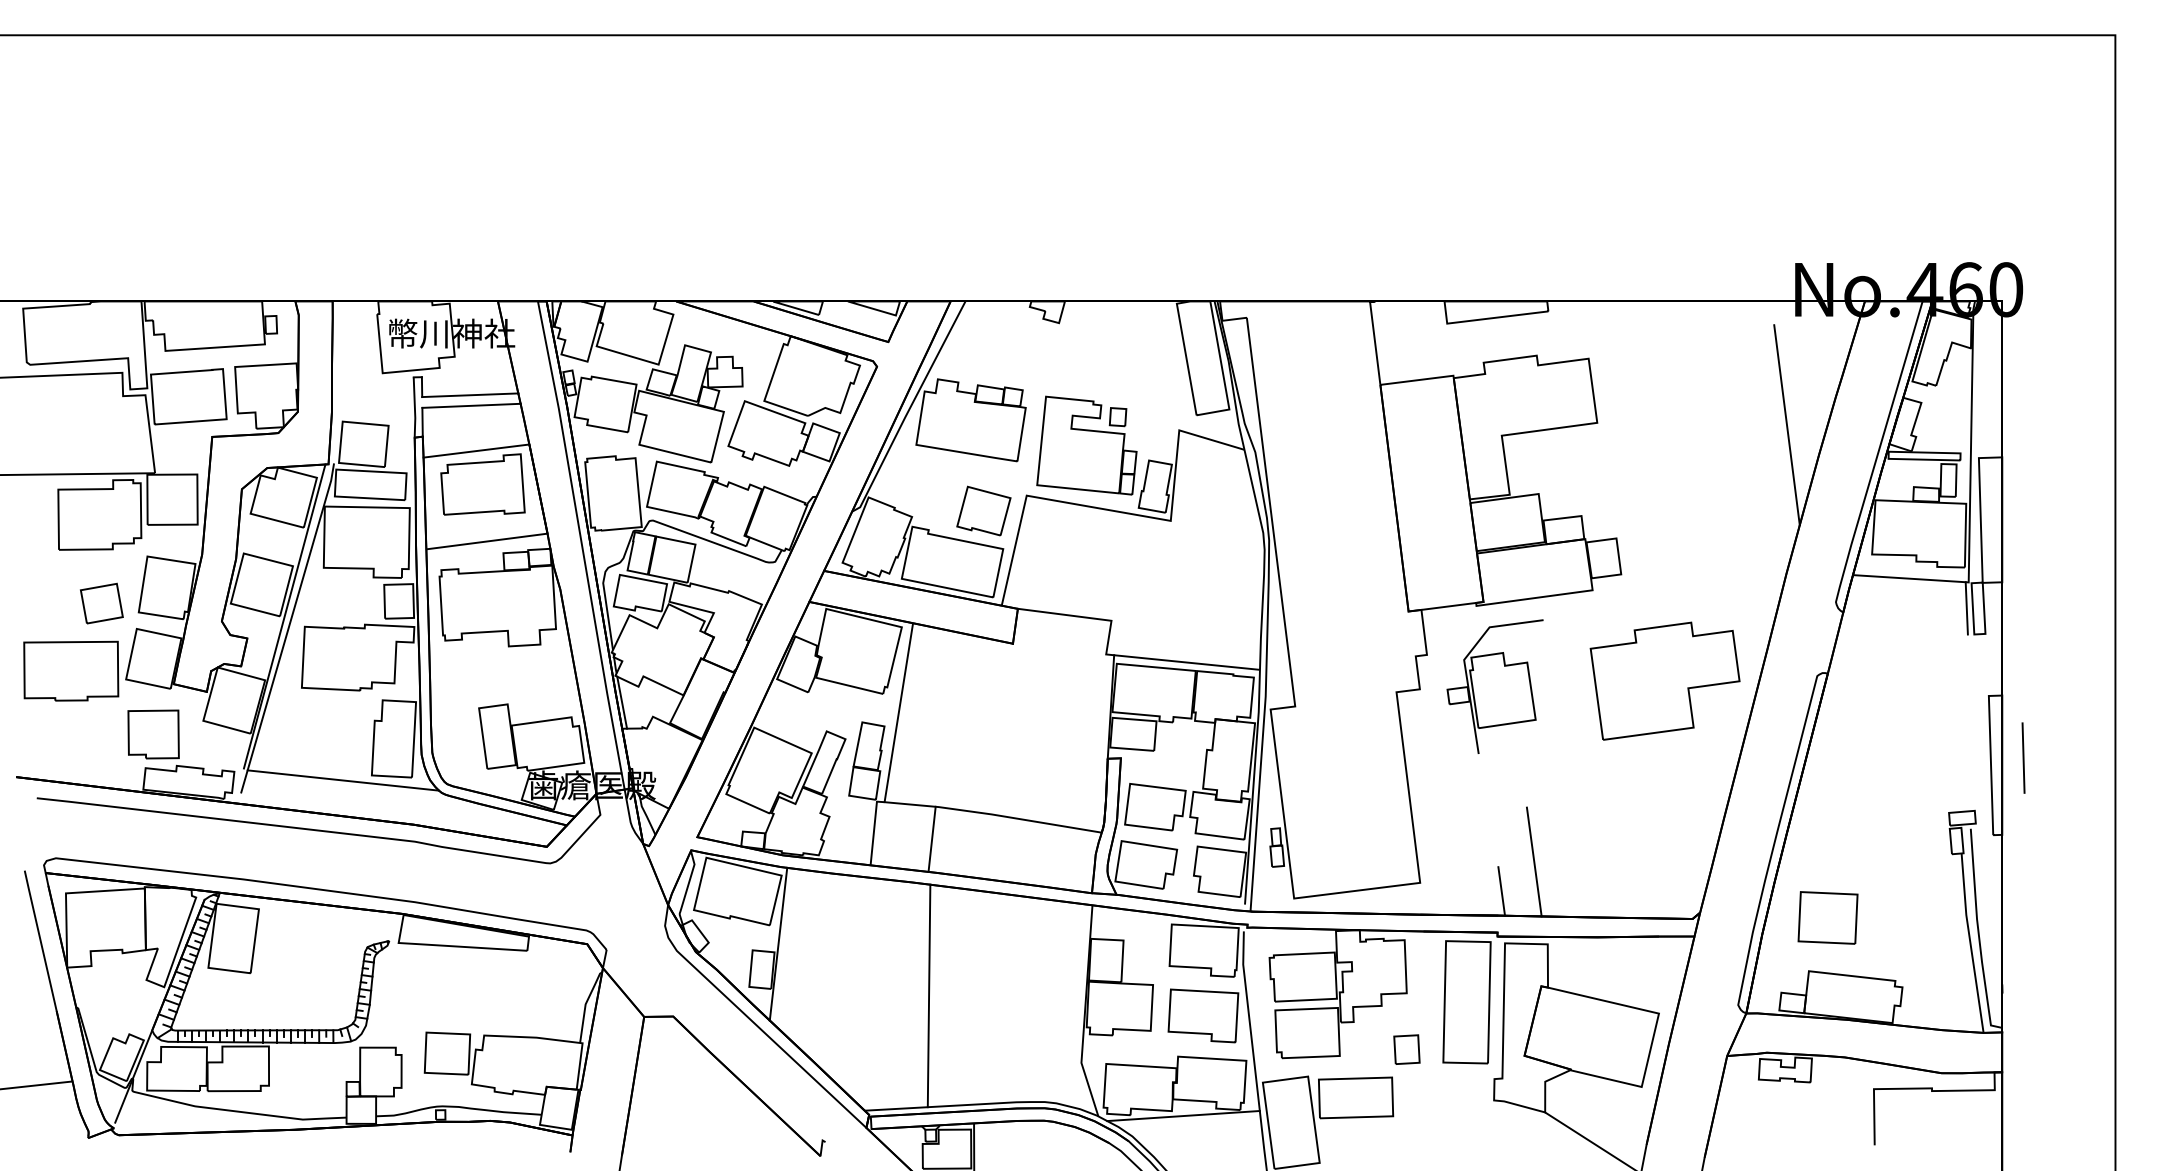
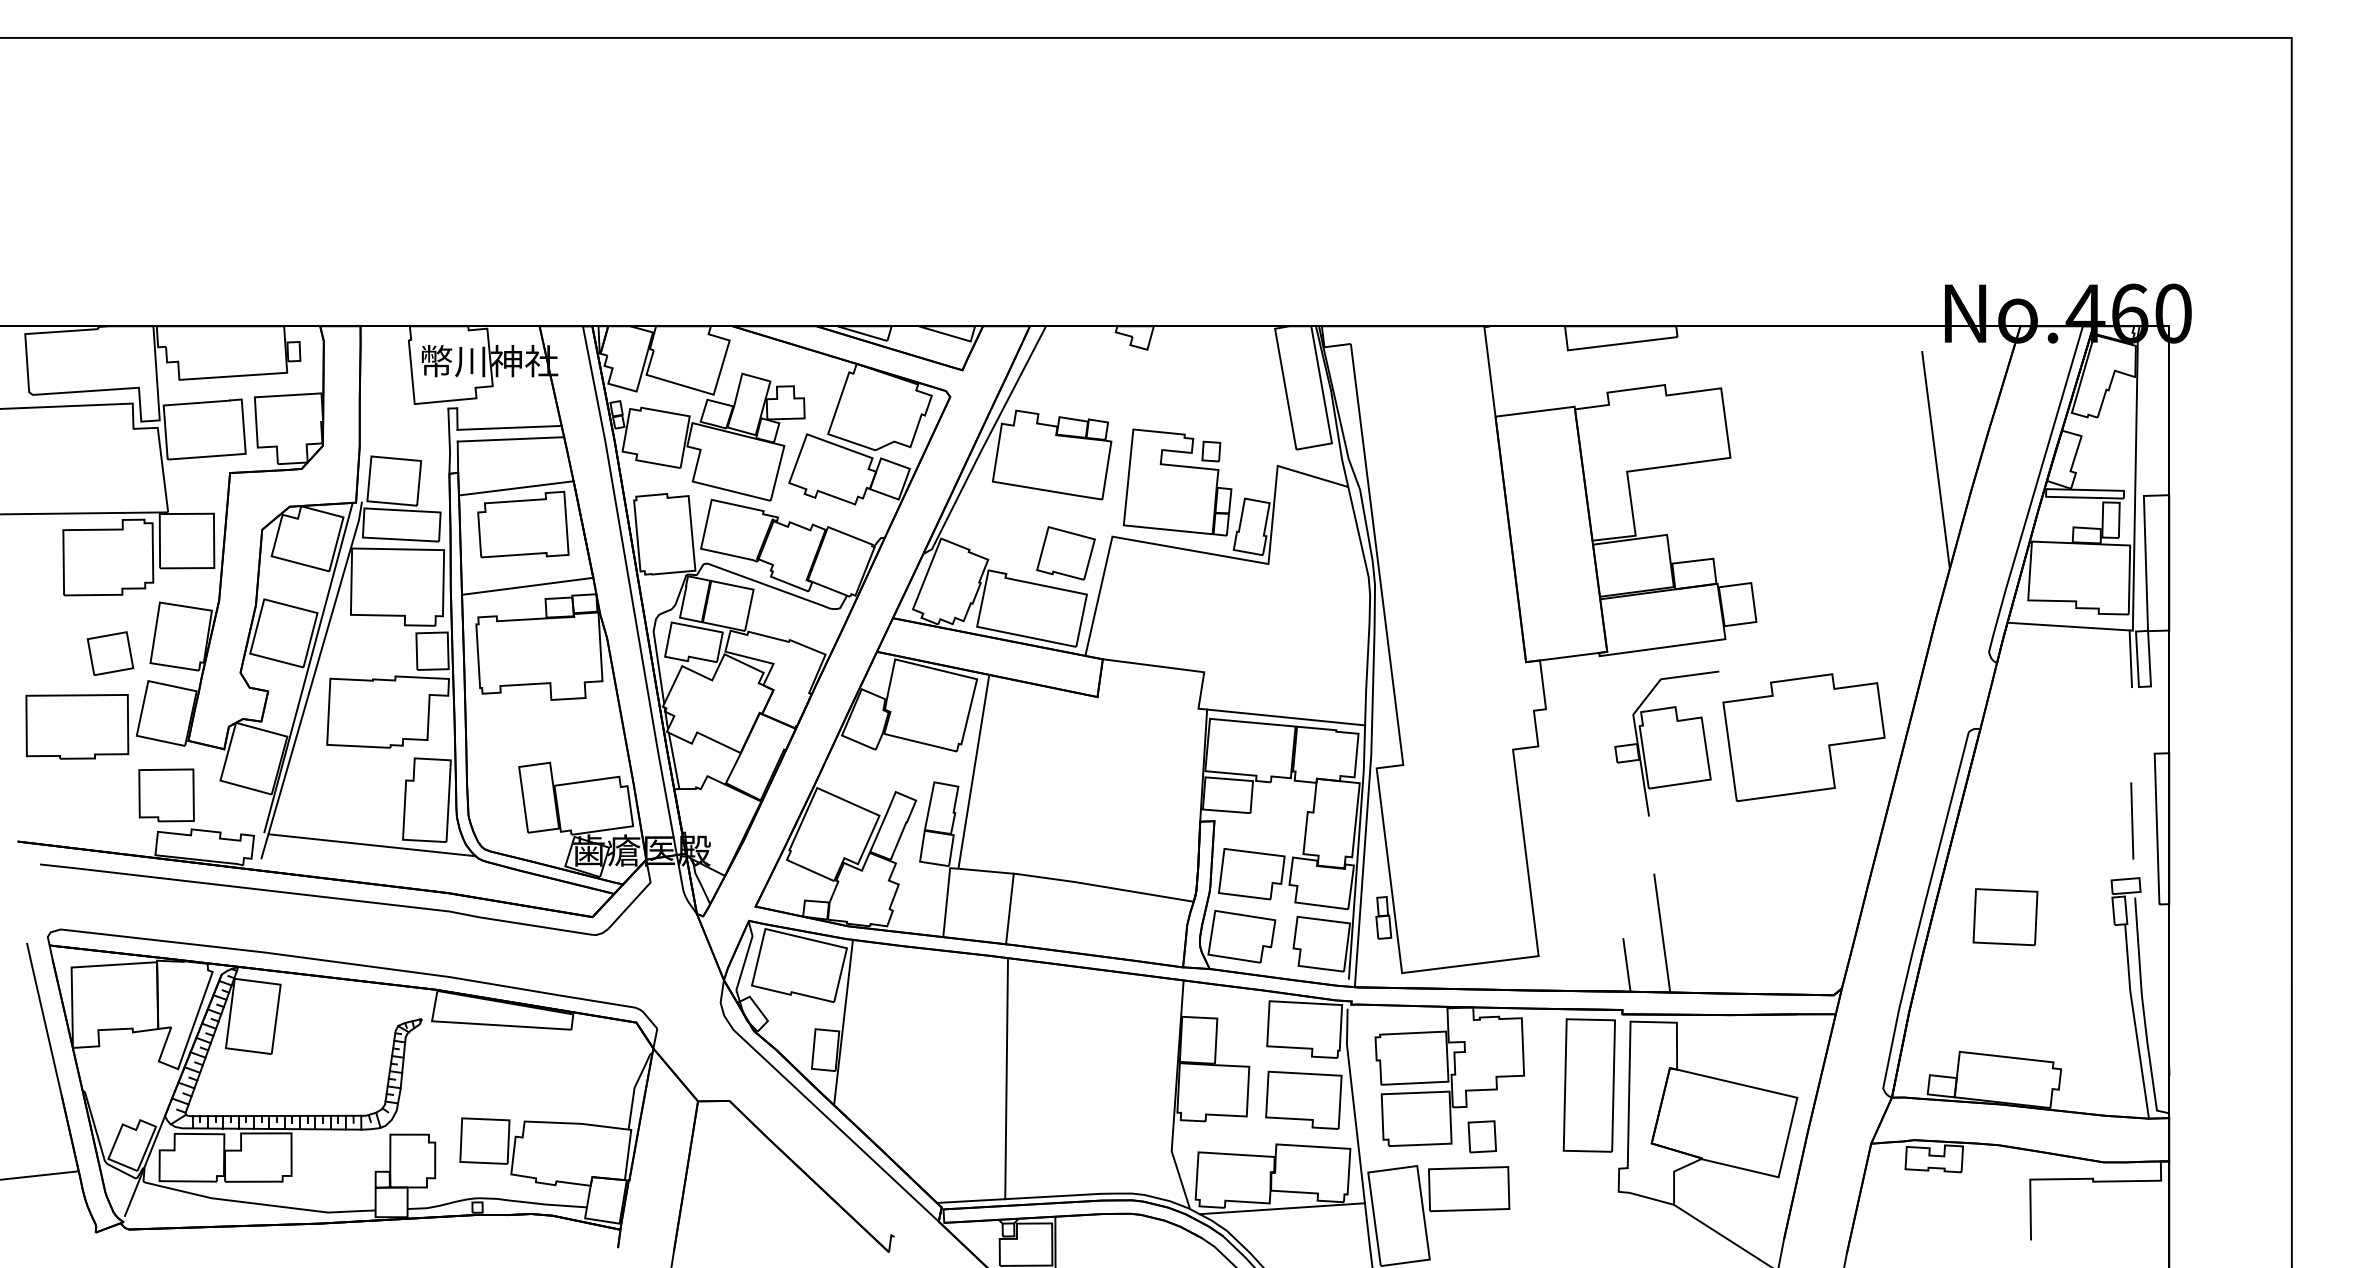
part: (1494, 686) -> (1666, 743), moved
line: (2023, 757) -> (2132, 820), moved
part: (1828, 918) -> (2005, 917), moved
part: (1406, 1049) -> (1481, 1136), moved

